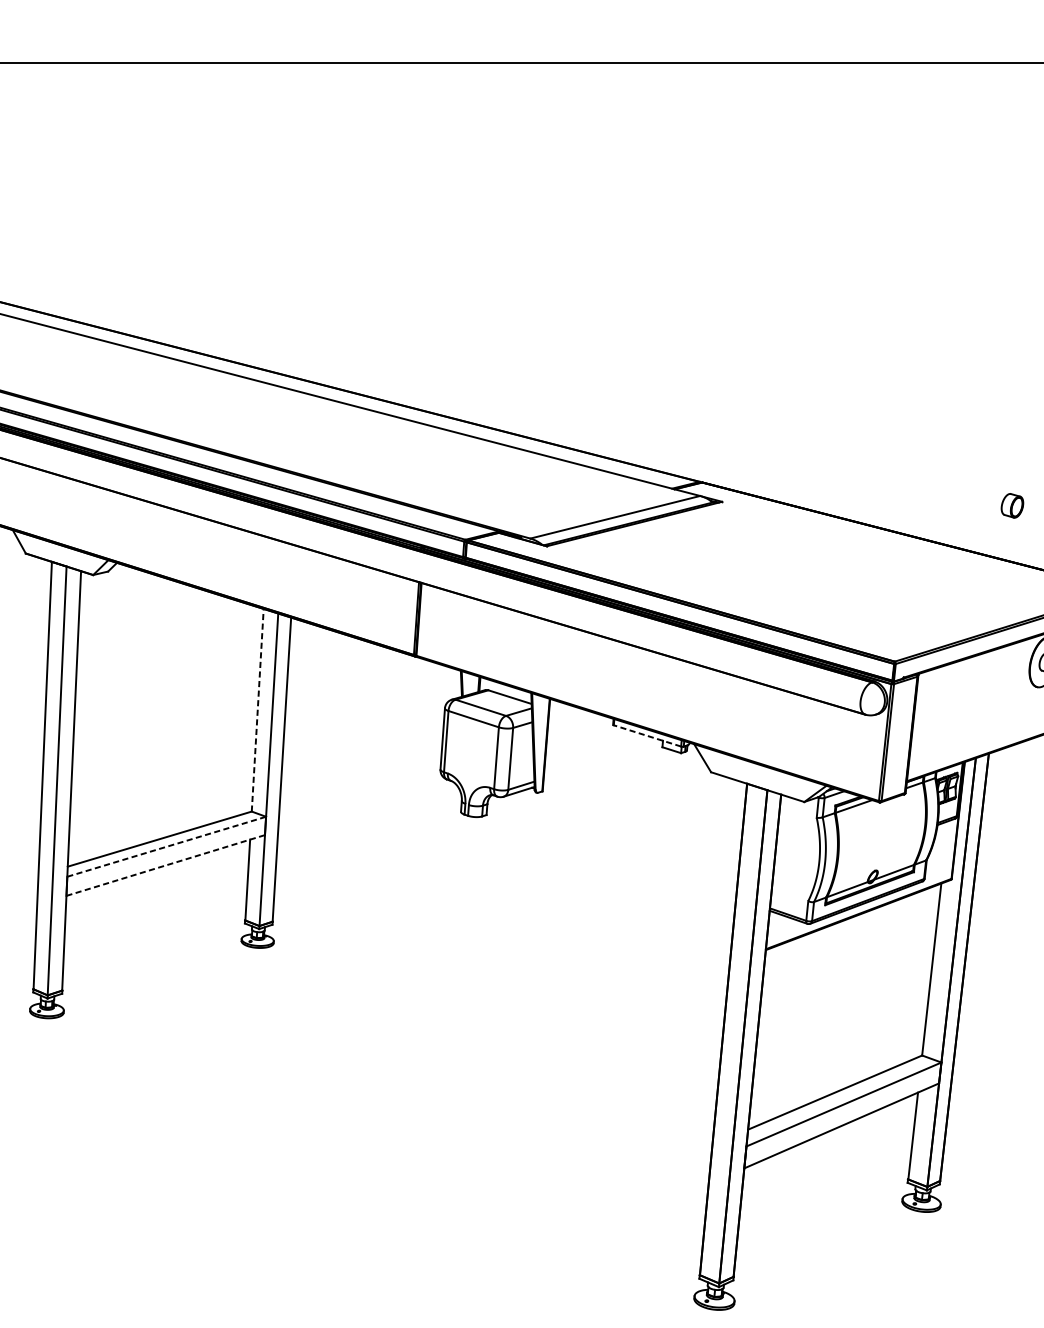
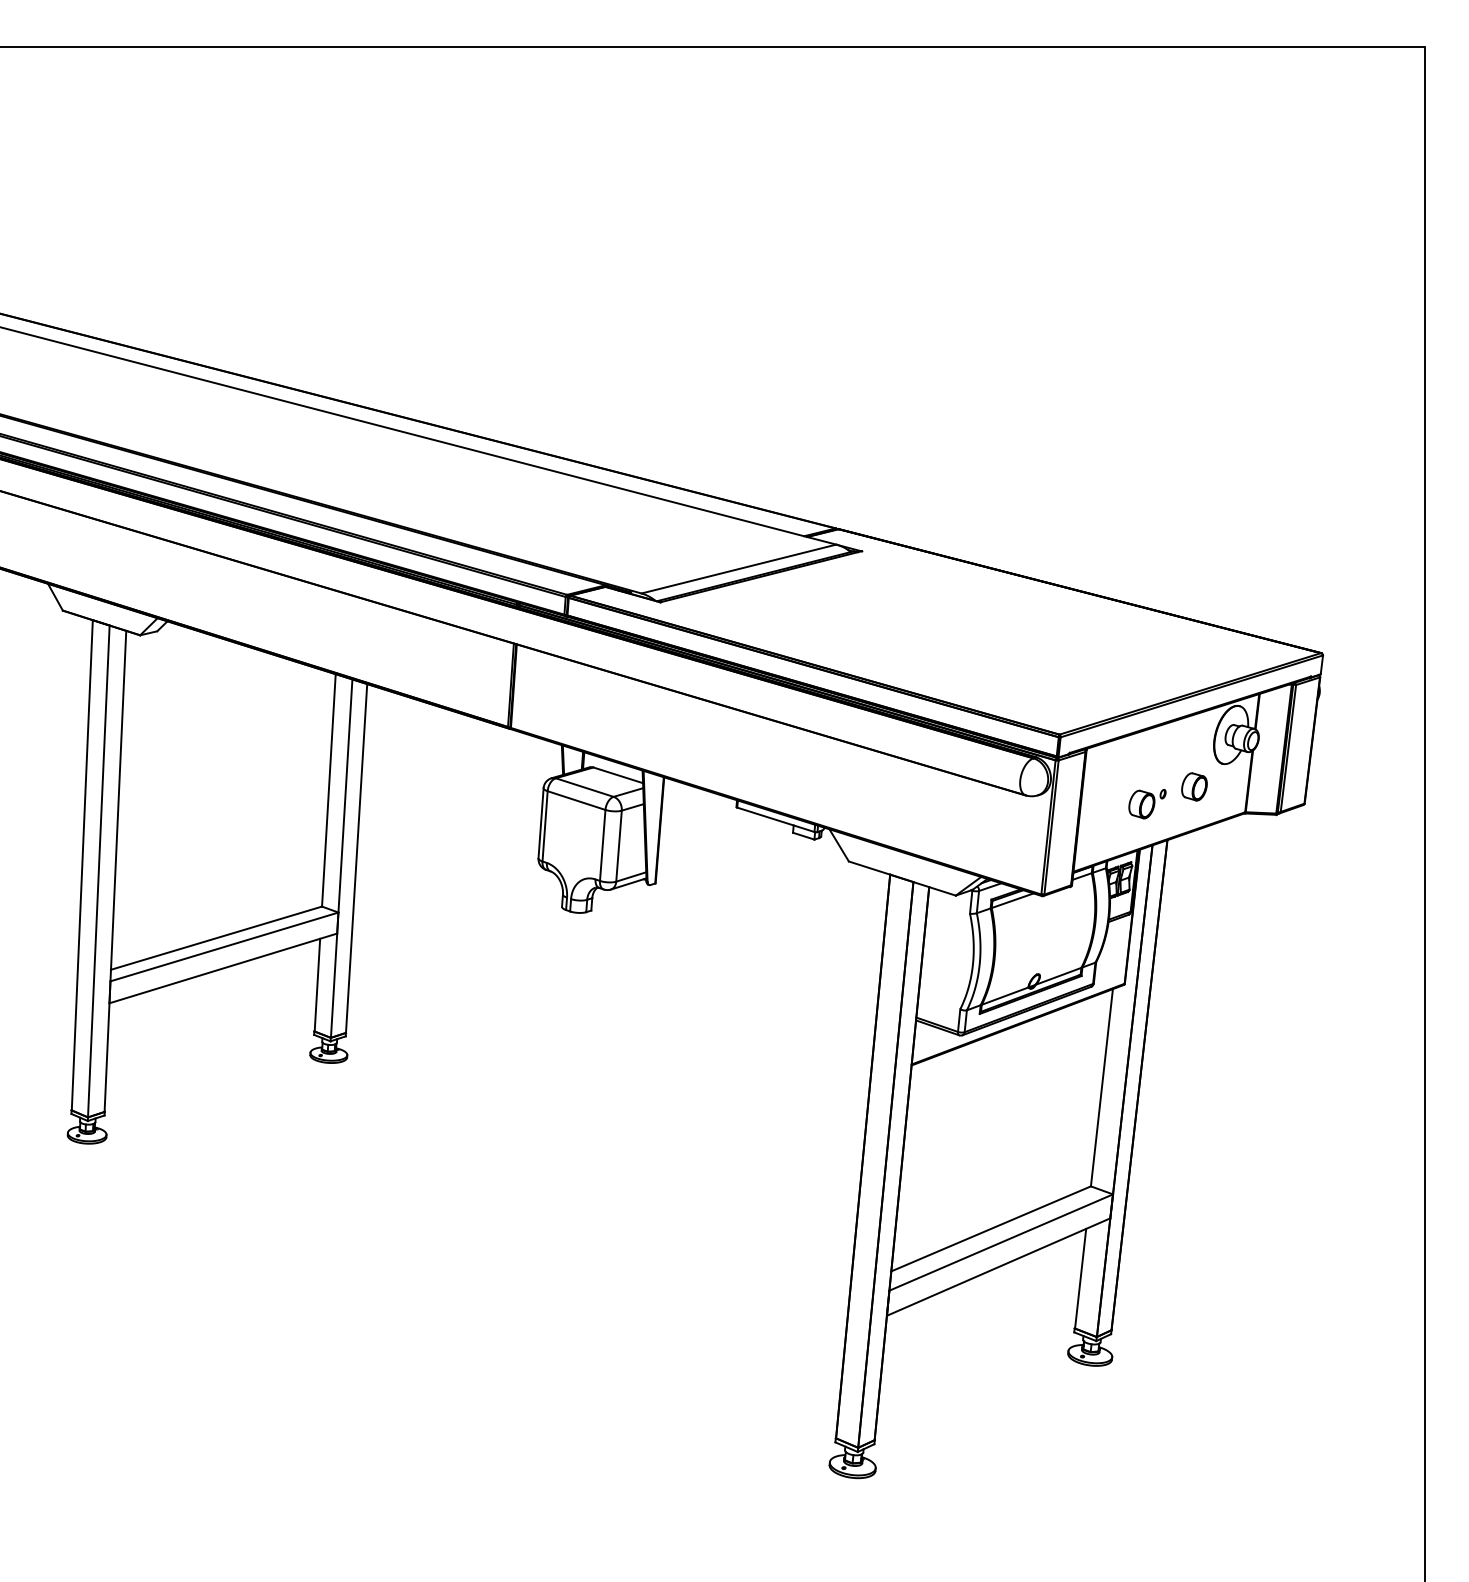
part: (1012, 505) -> (1194, 786), moved
line: (257, 709) -> (328, 789), dashed -> solid
part: (971, 722) -> (1147, 804), added
line: (647, 735) -> (775, 819), dashed -> solid
line: (166, 846) -> (224, 946), dashed -> solid
line: (165, 865) -> (223, 968), dashed -> solid

